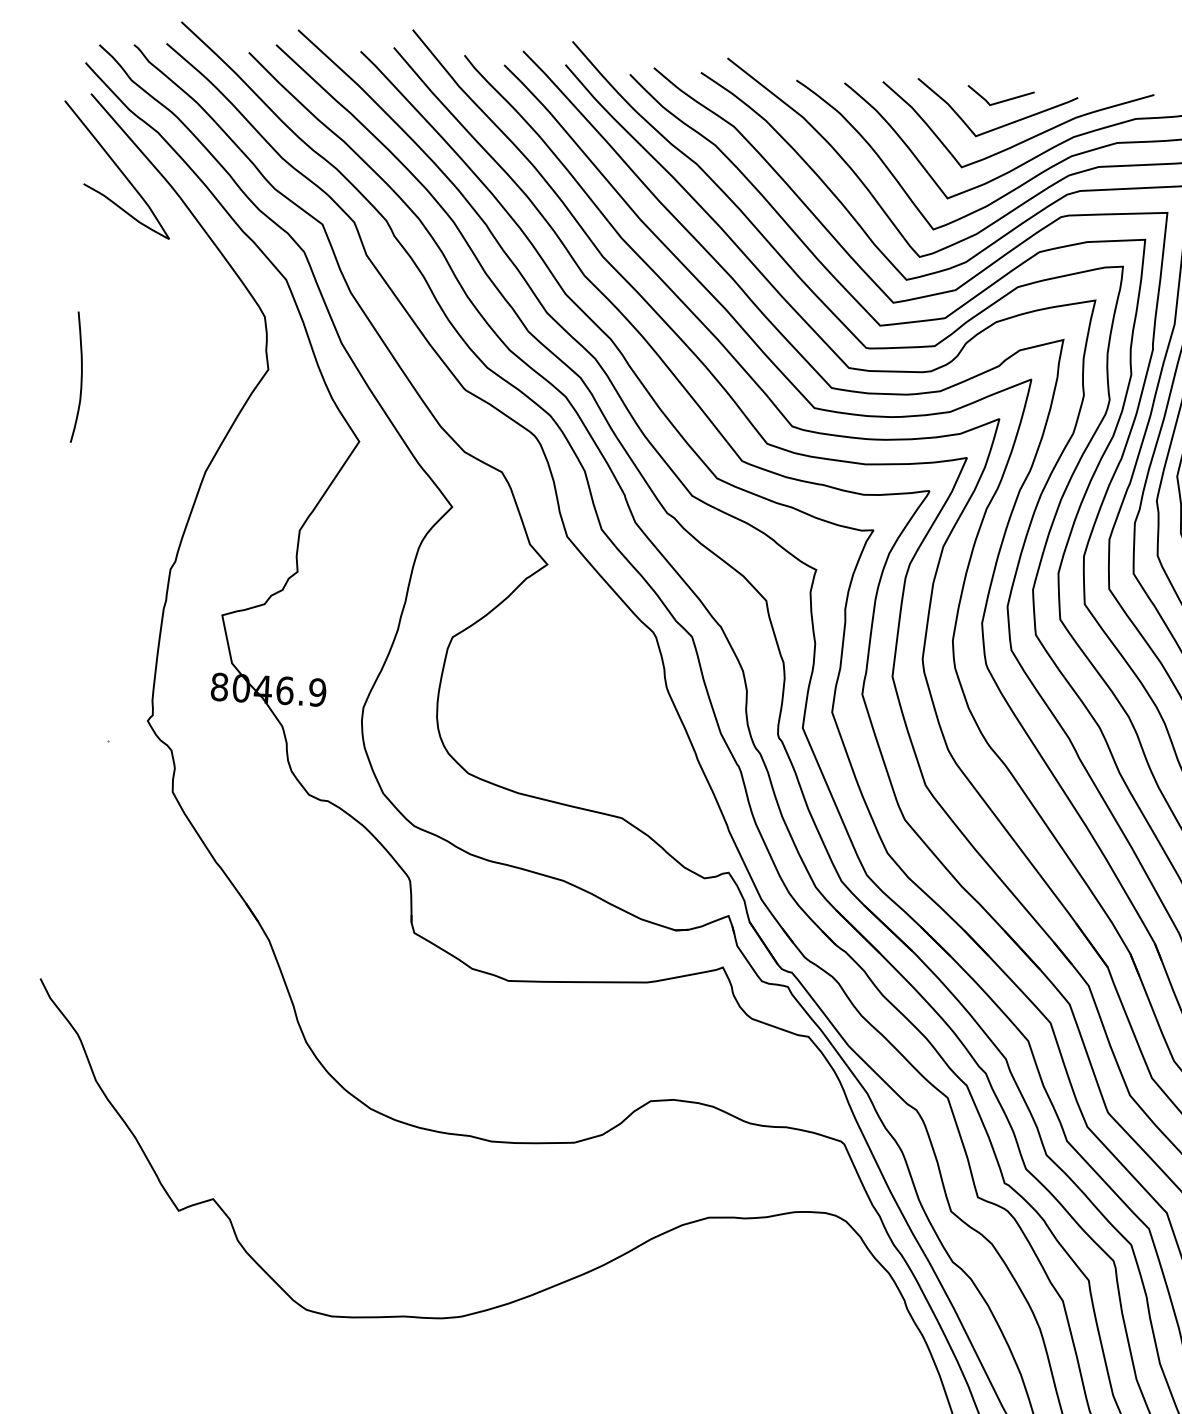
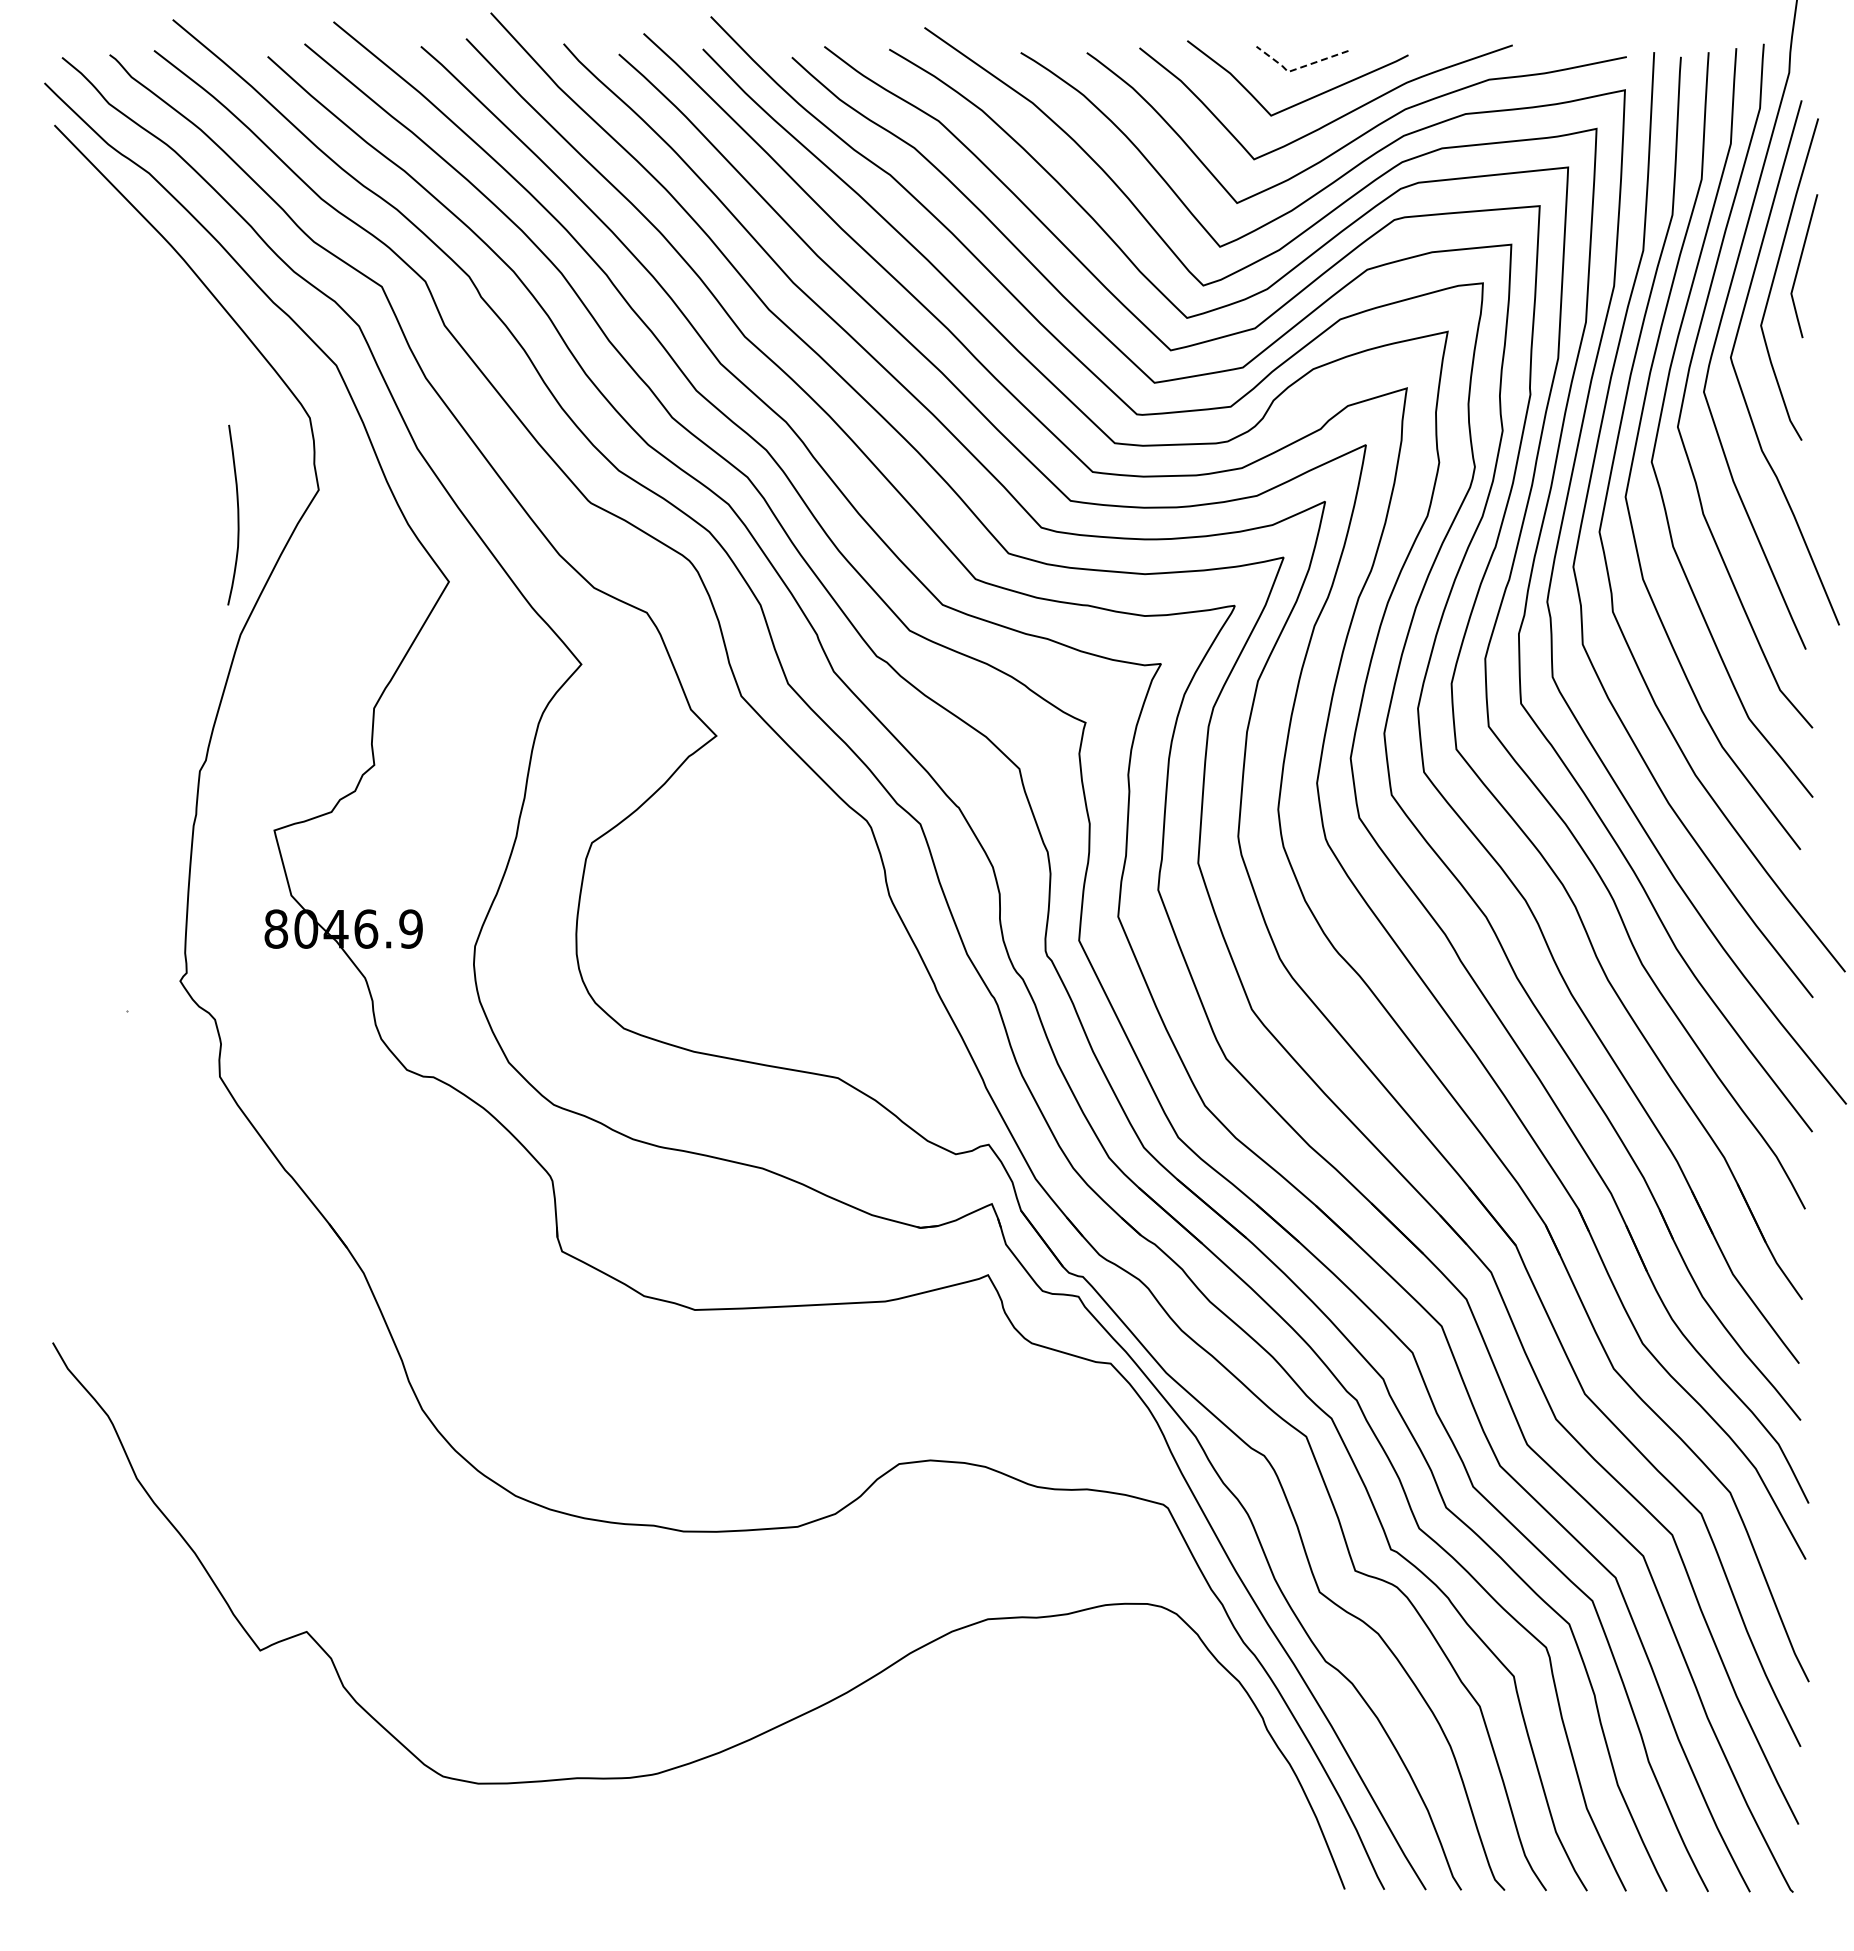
line: (996, 103) -> (1297, 68), solid -> dashed
curve: (118, 169) -> (97, 226), removed
curve: (81, 377) -> (237, 514), moved

